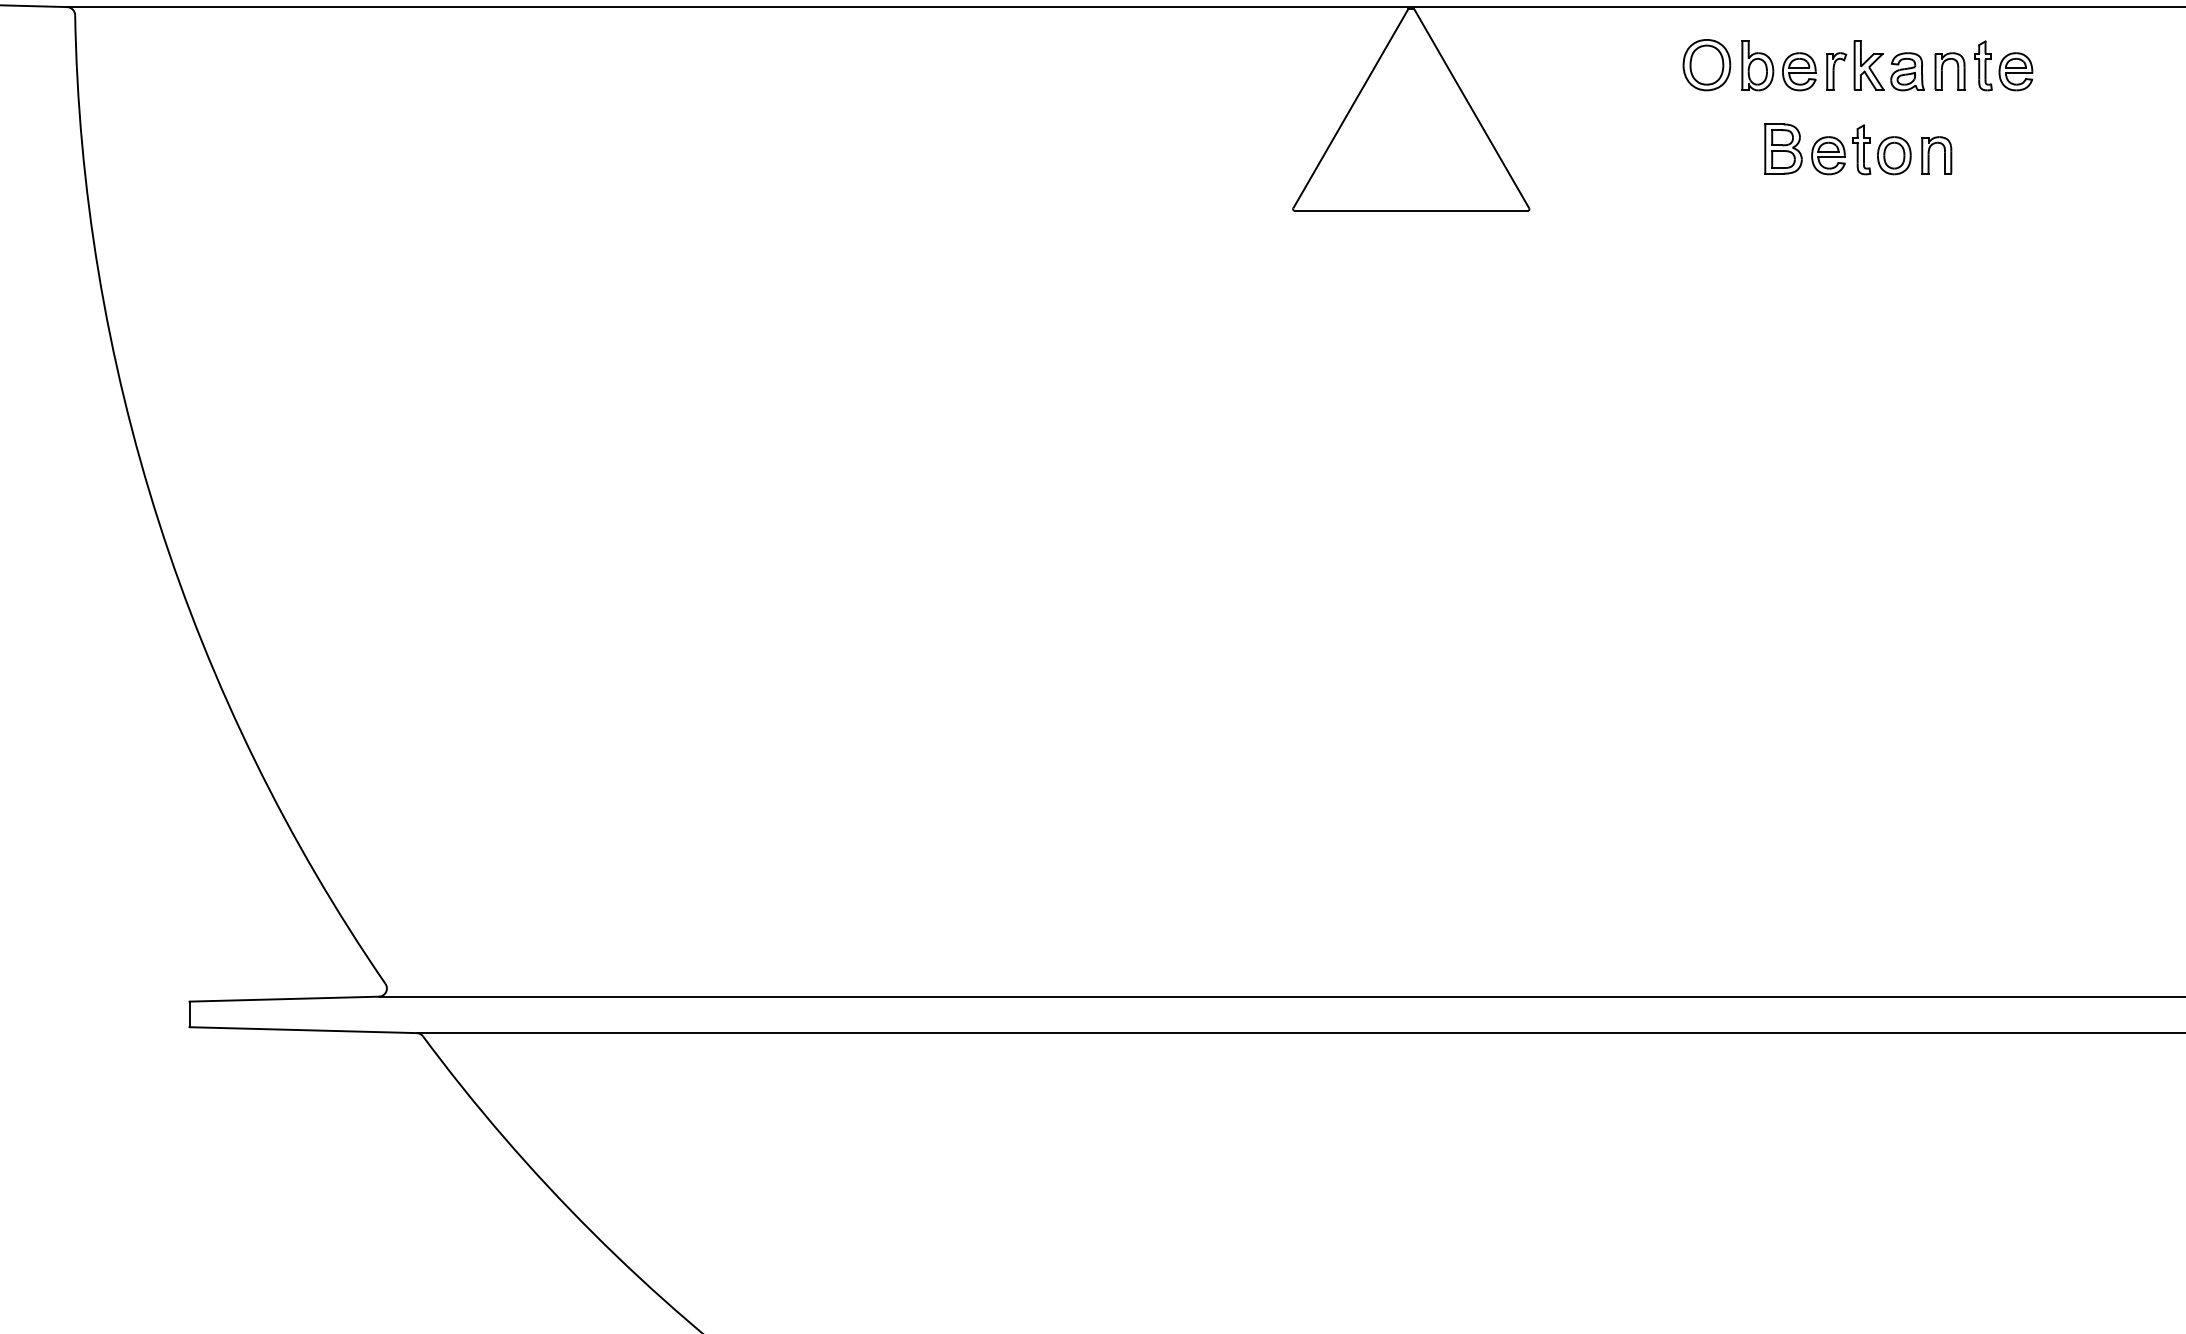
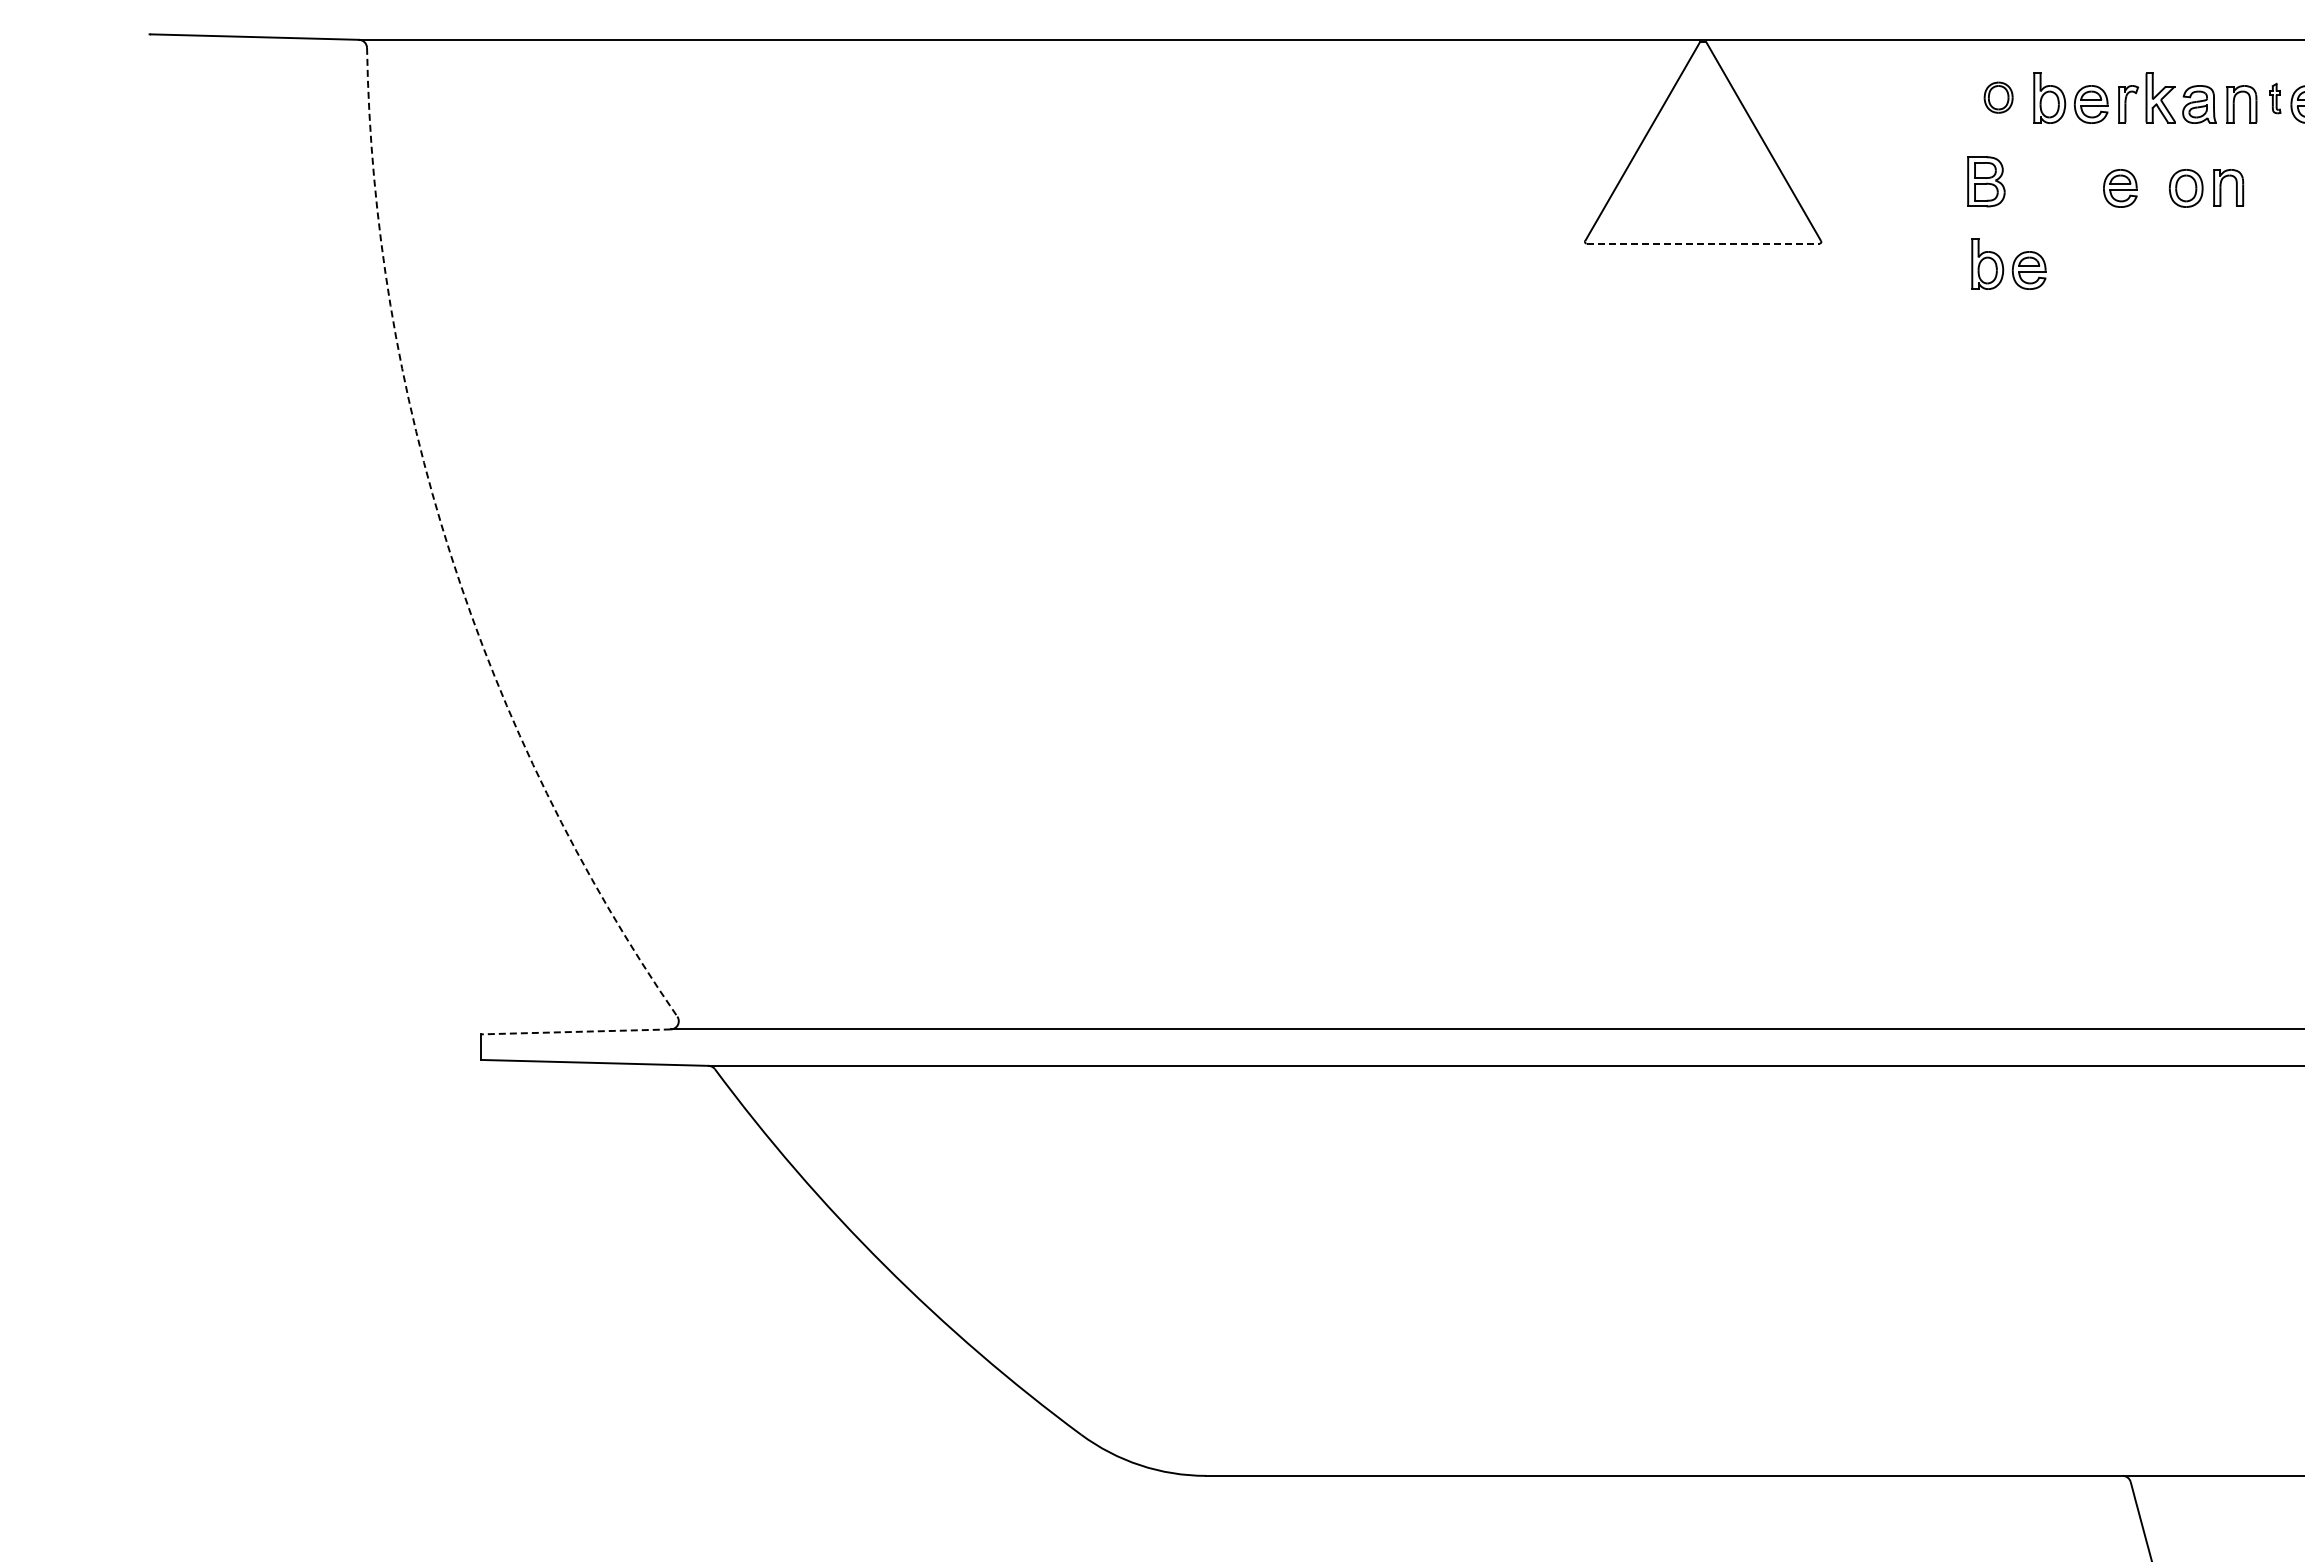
part: (1706, 64) -> (1998, 97), size x0.6
part: (1983, 65) -> (2275, 98), size x0.6
part: (1783, 148) -> (1986, 181), moved
part: (1861, 149) -> (2153, 182), removed
line: (1411, 210) -> (1703, 243), solid -> dashed
part: (1716, 230) -> (2008, 263), added
arc: (158, 522) -> (450, 555), solid -> dashed
line: (284, 998) -> (576, 1031), solid -> dashed

